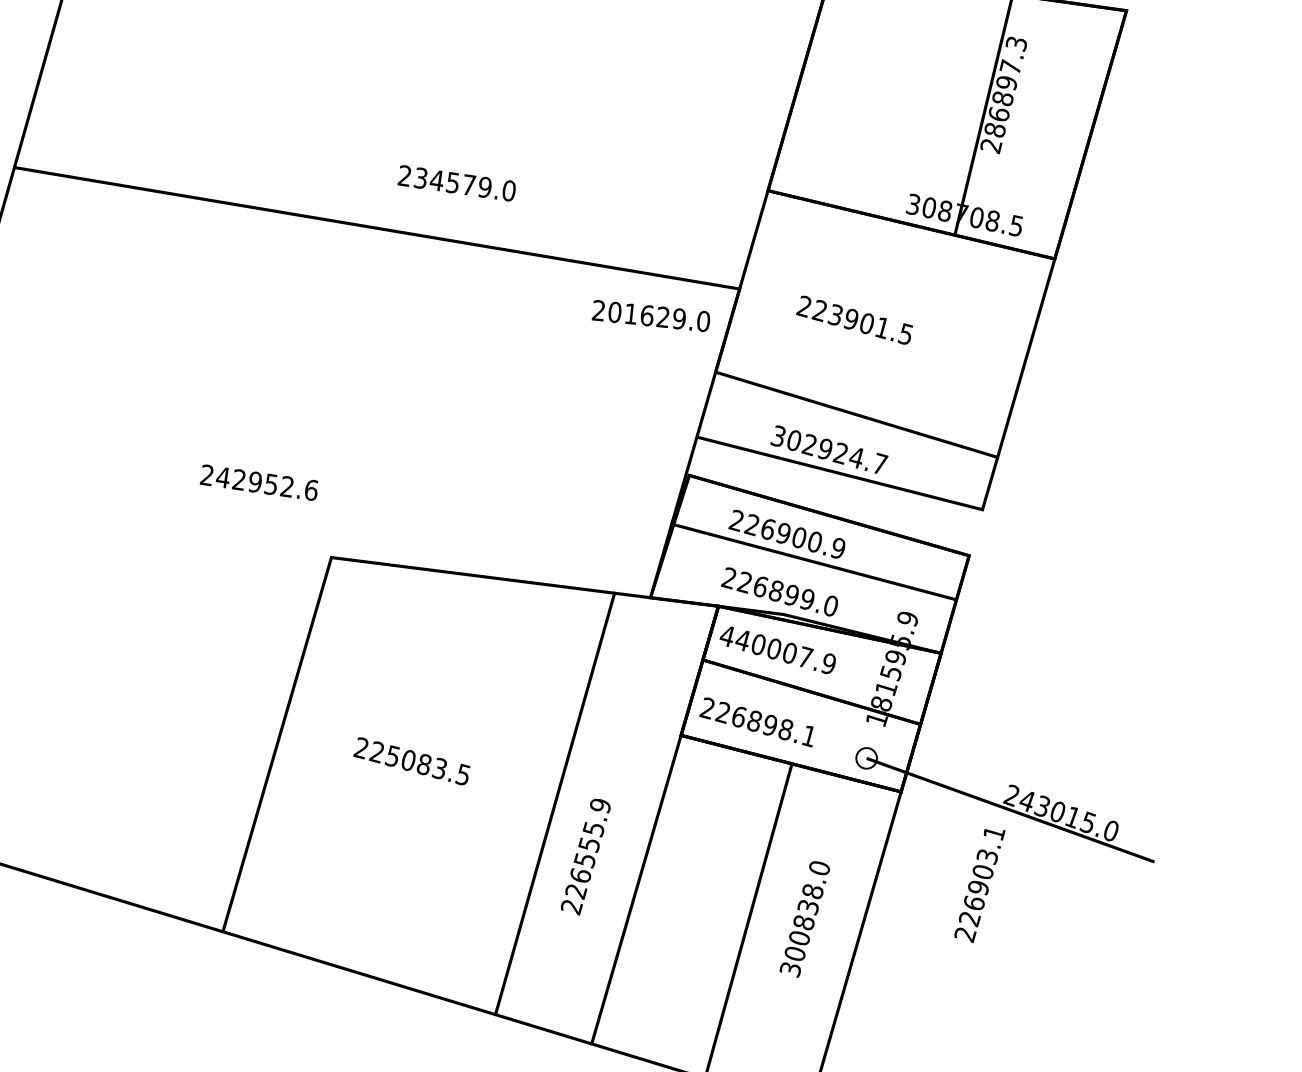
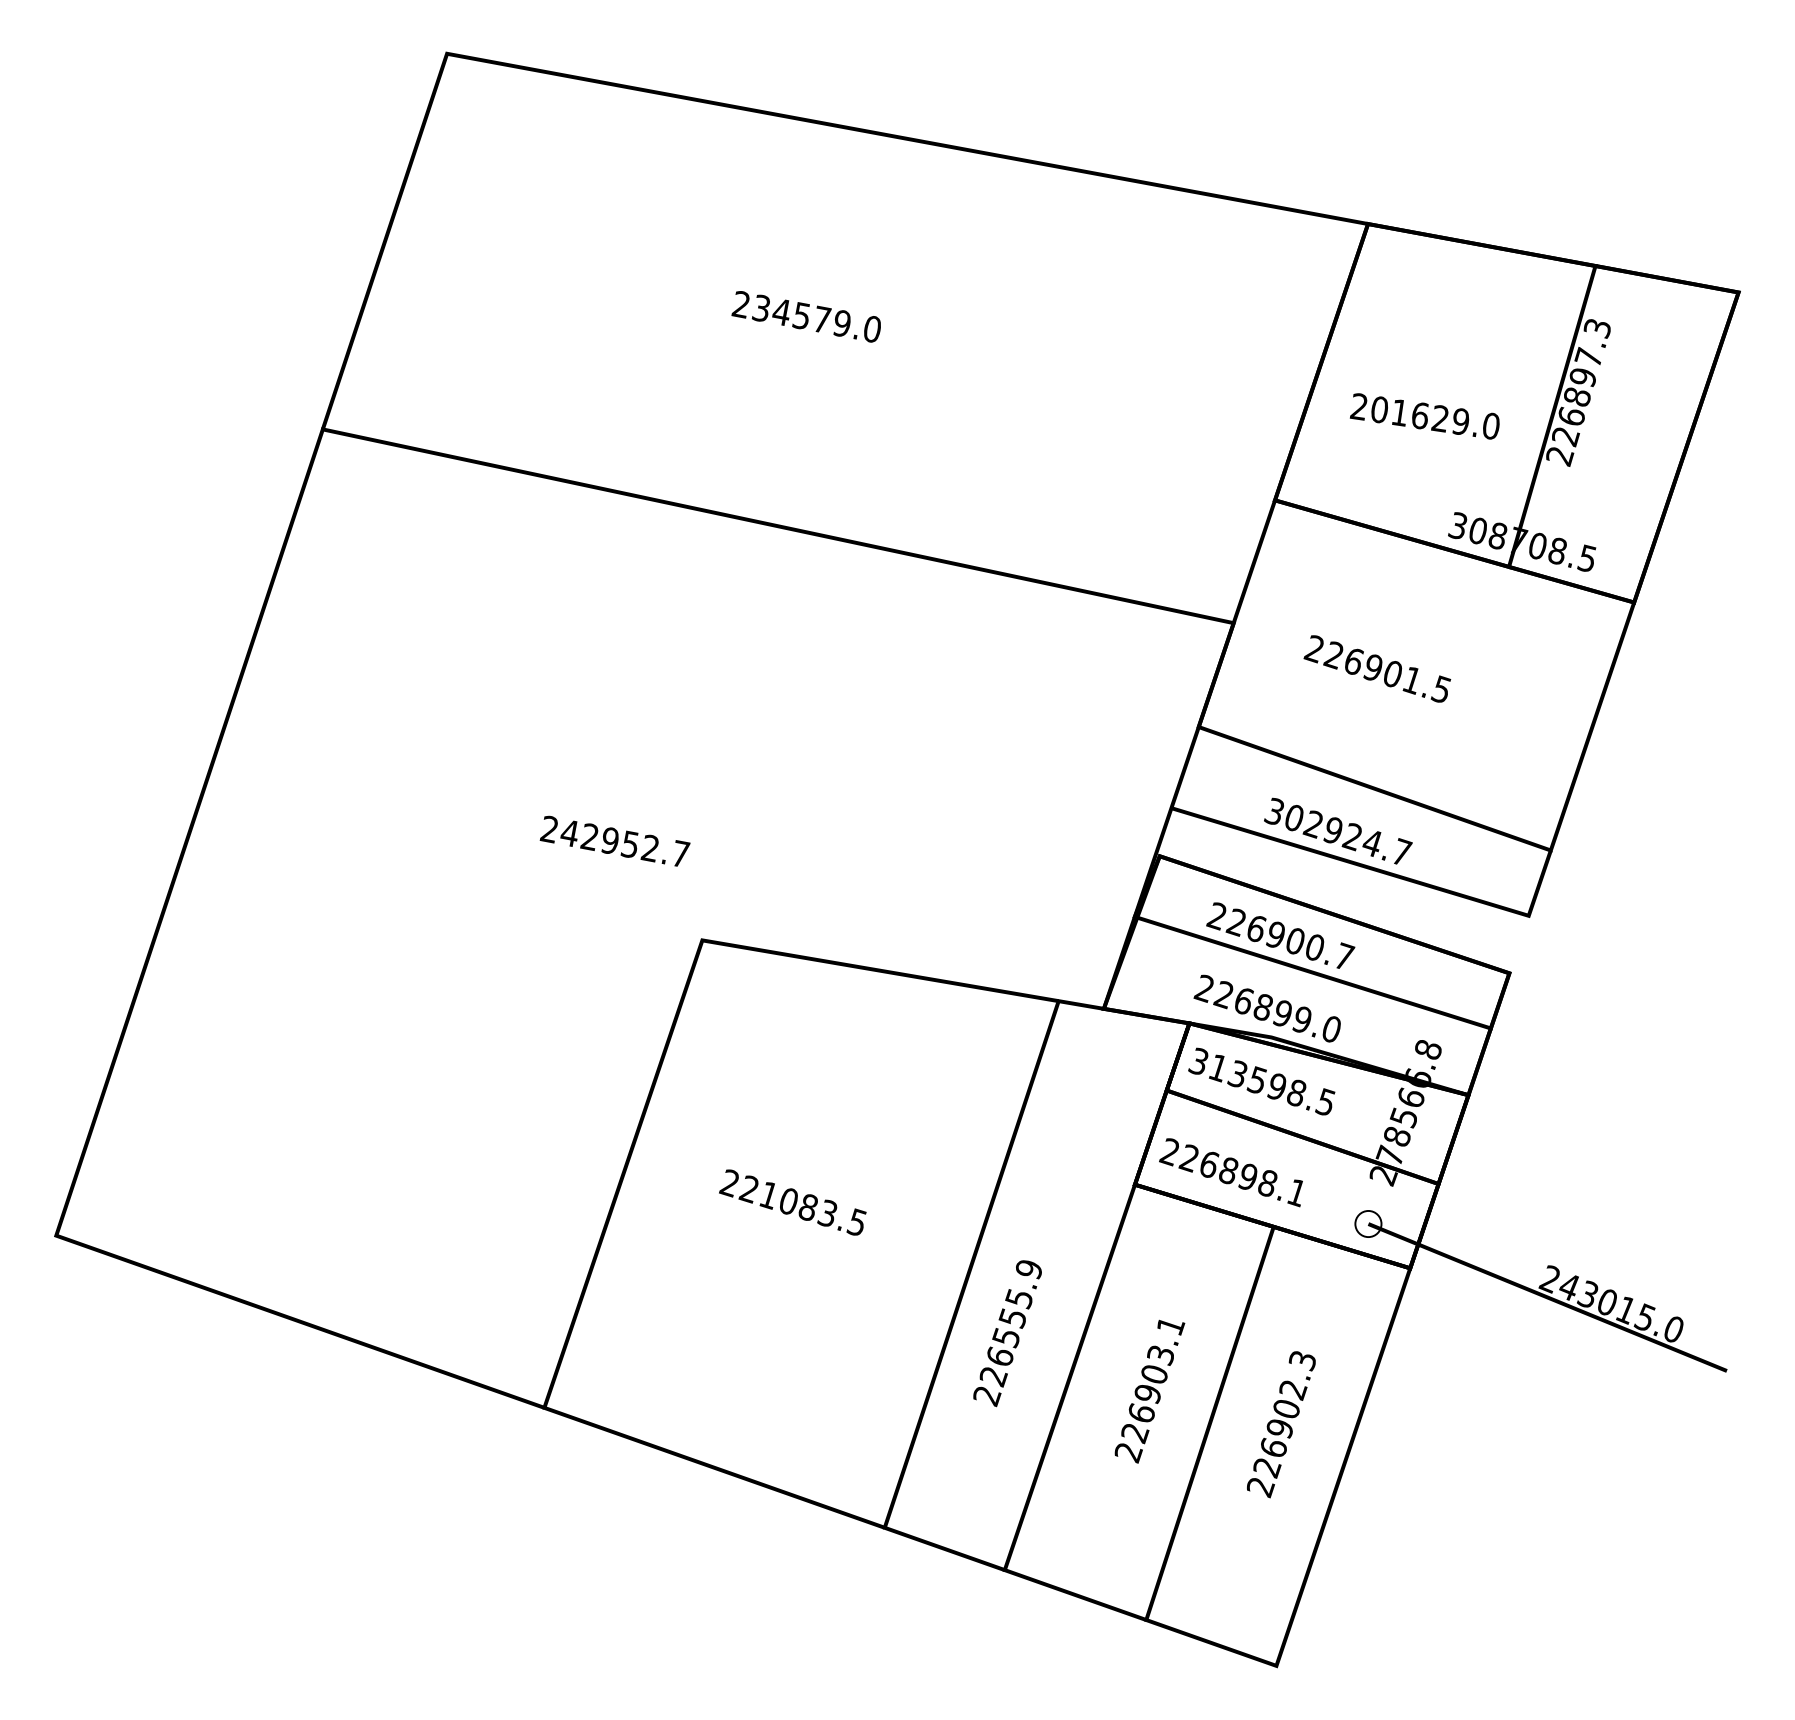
text: (995, 131) -> (1566, 437), 286897.3 -> 226897.3
text: (455, 183) -> (805, 316), moved
text: (835, 314) -> (1353, 660), 223901.5 -> 226901.5
text: (650, 316) -> (1424, 416), moved
text: (311, 489) -> (681, 853), 242952.6 -> 242952.7
text: (838, 547) -> (1344, 955), 226900.9 -> 226900.7
text: (777, 649) -> (1261, 1081), 440007.9 -> 313598.5
text: (892, 669) -> (1405, 1113), 181595.9 -> 278566.8
text: (392, 756) -> (768, 1195), 225083.5 -> 221083.5
text: (979, 885) -> (1149, 1391), moved
text: (804, 919) -> (1280, 1424), 300838.0 -> 226902.3

